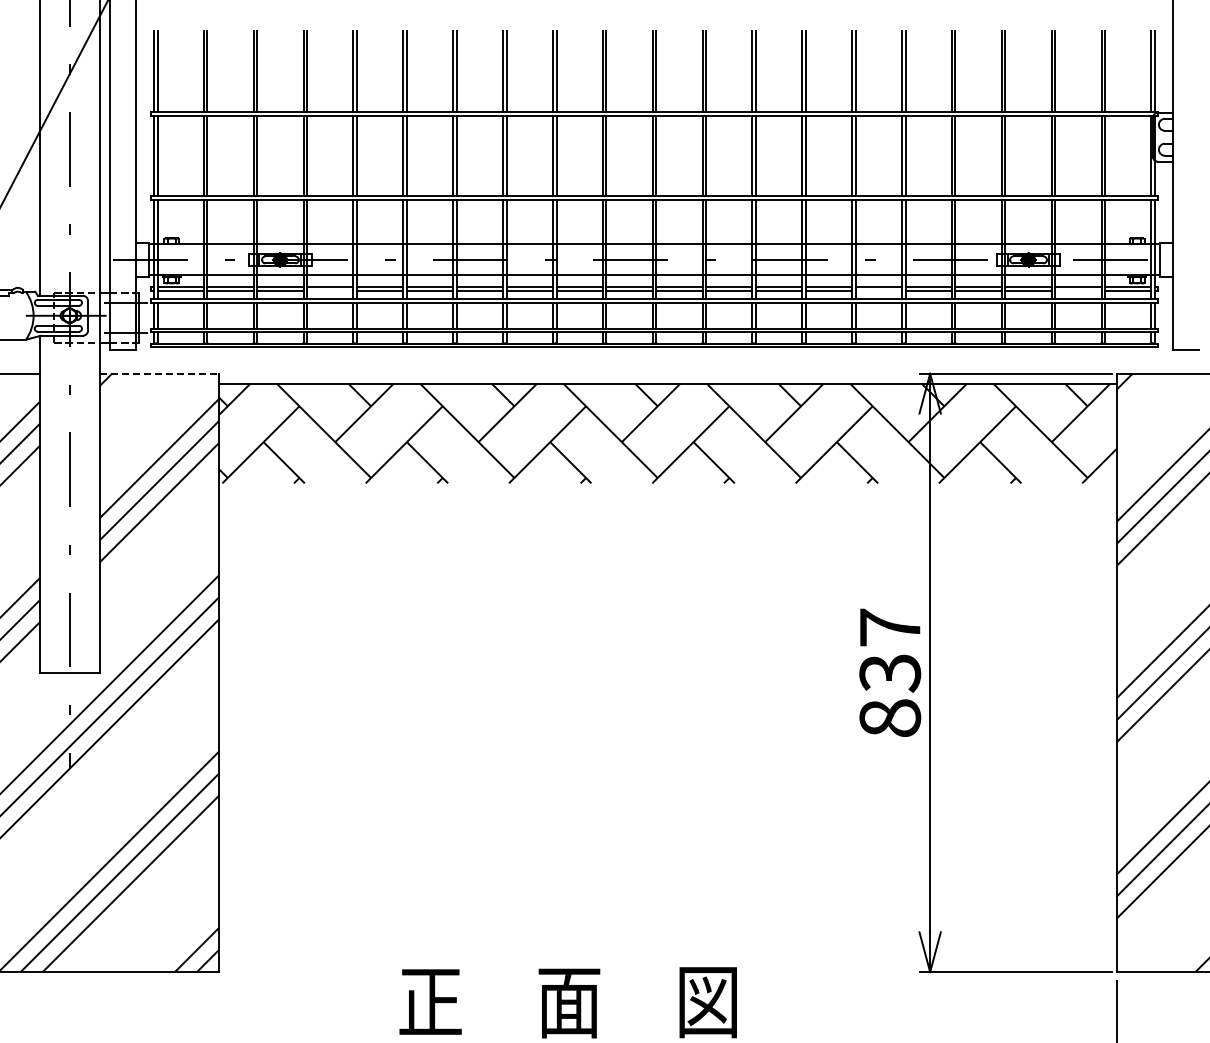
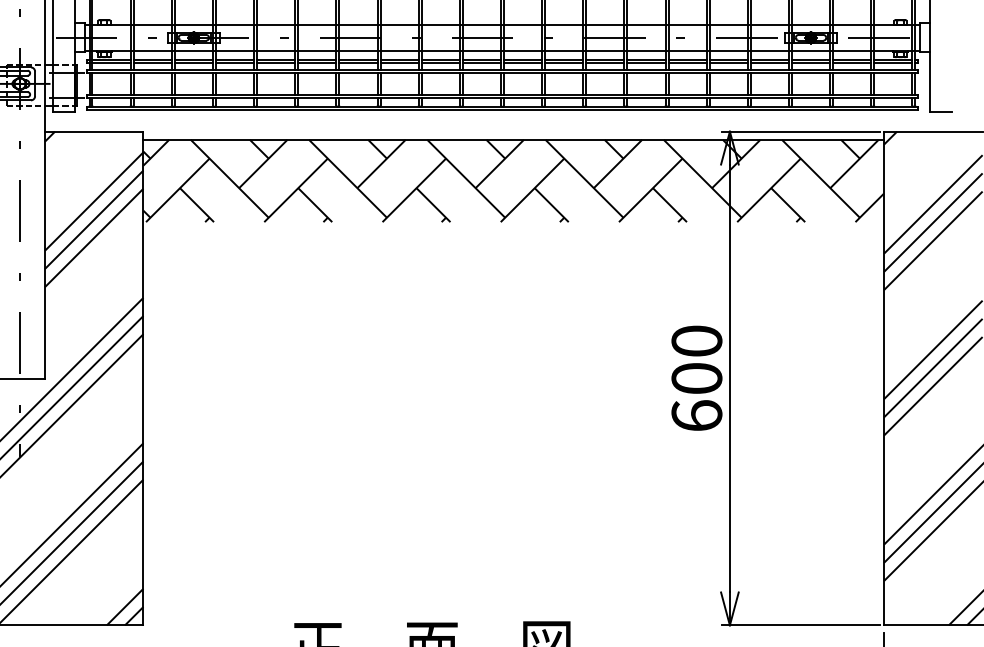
line: (330, 290) -> (235, 63), added
line: (878, 290) -> (687, 63), added
line: (1078, 290) -> (852, 63), added
line: (159, 373) -> (94, 131), dashed -> solid
text: (890, 672) -> (697, 378), 837 -> 600

